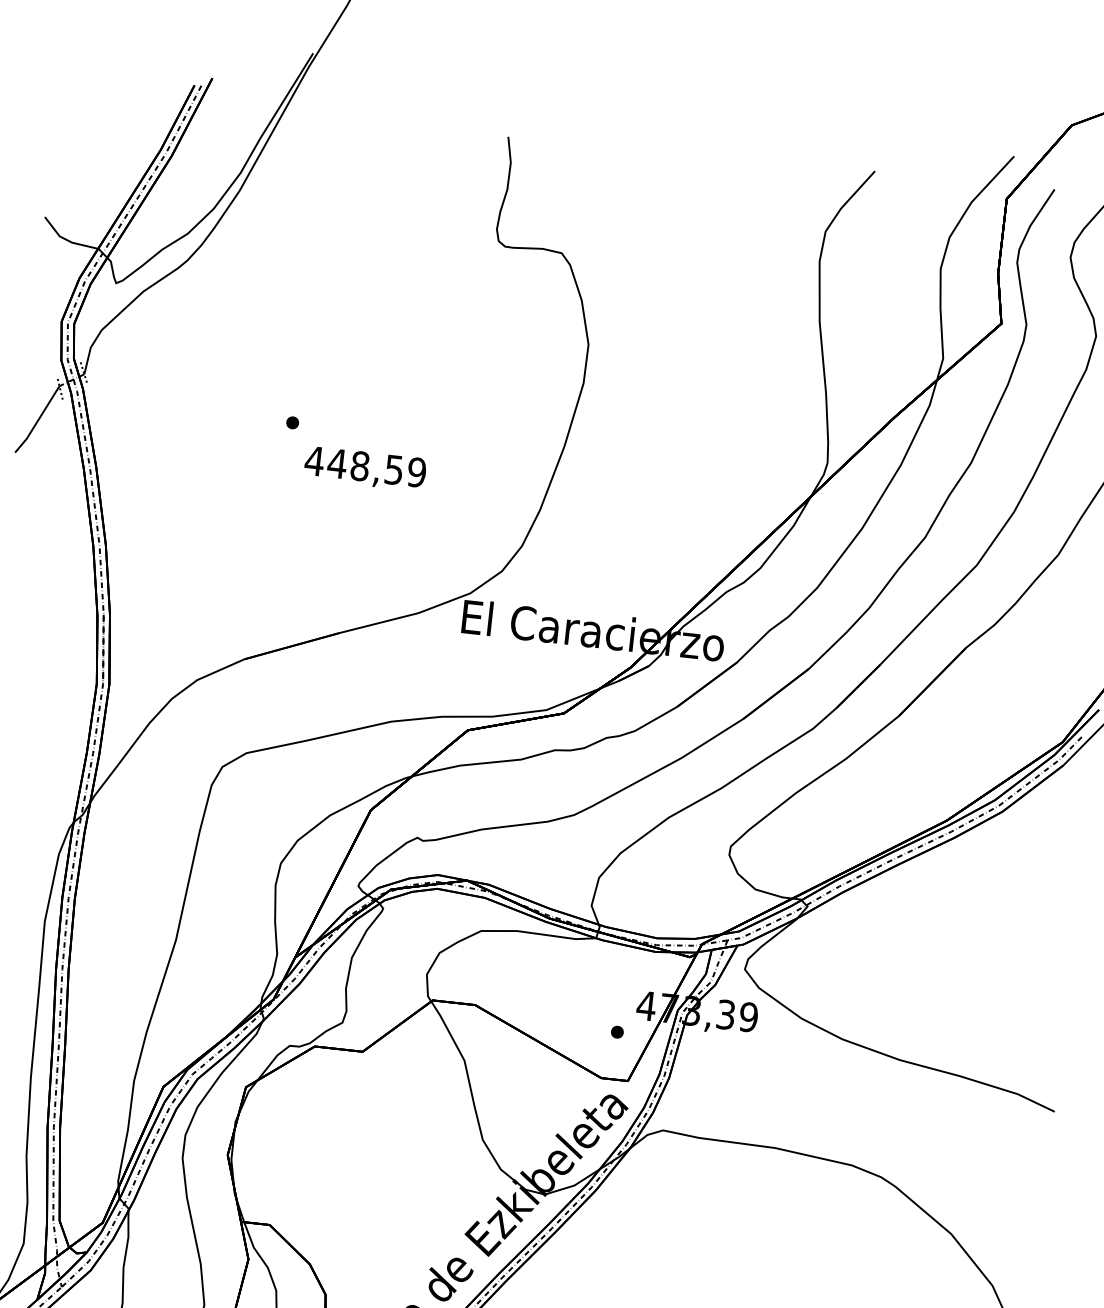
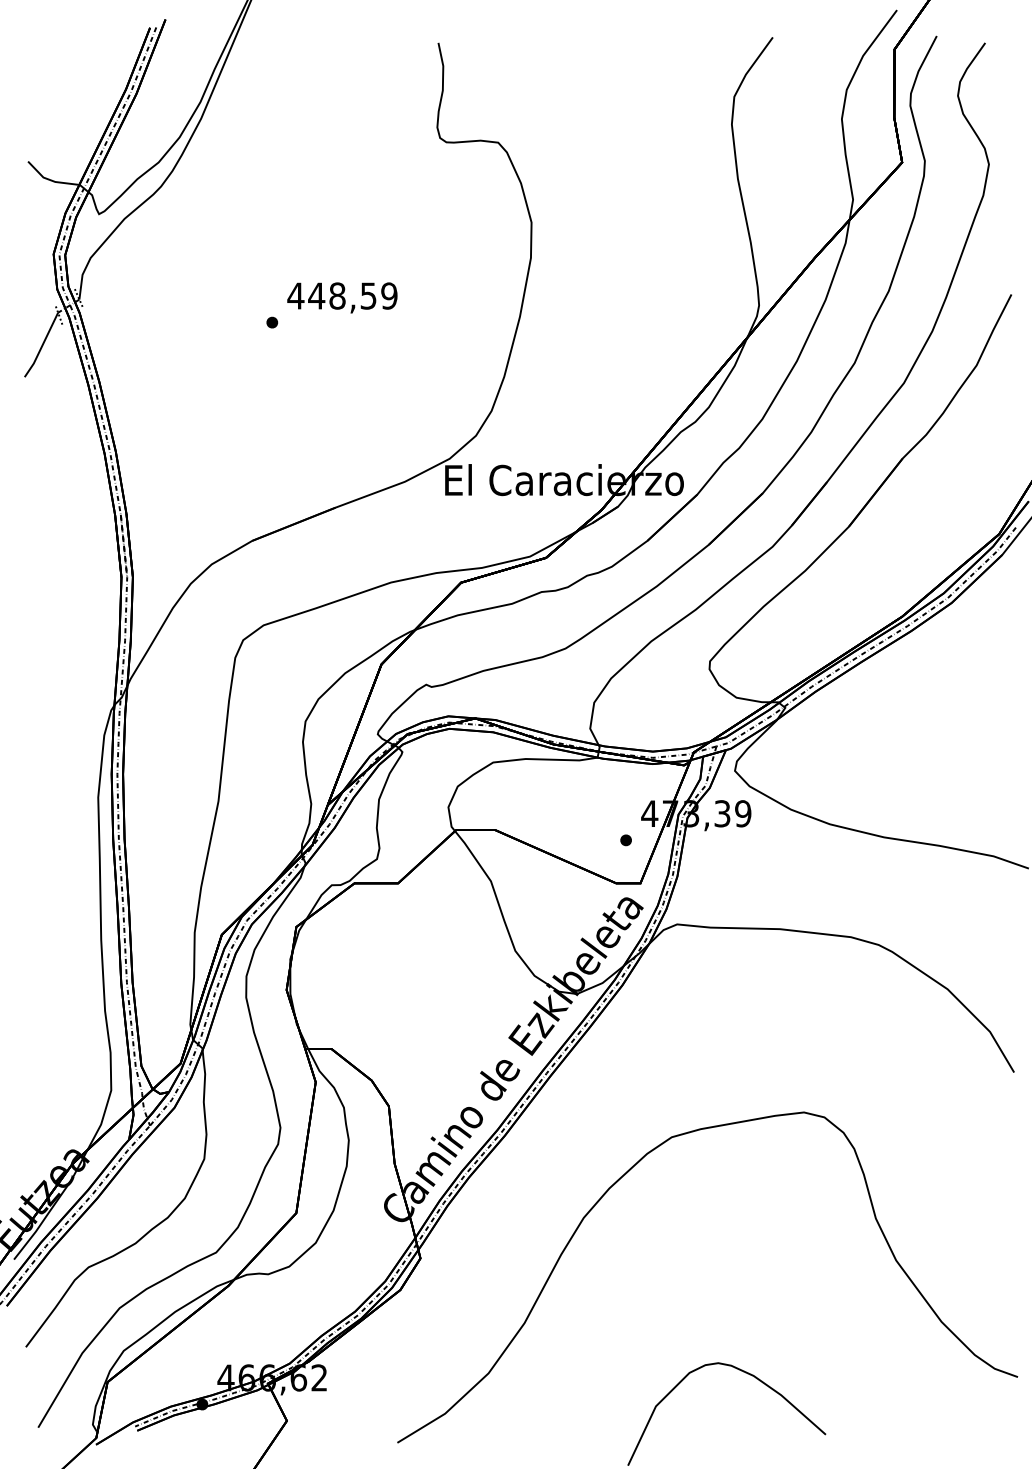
text: (365, 468) -> (342, 297), moved

